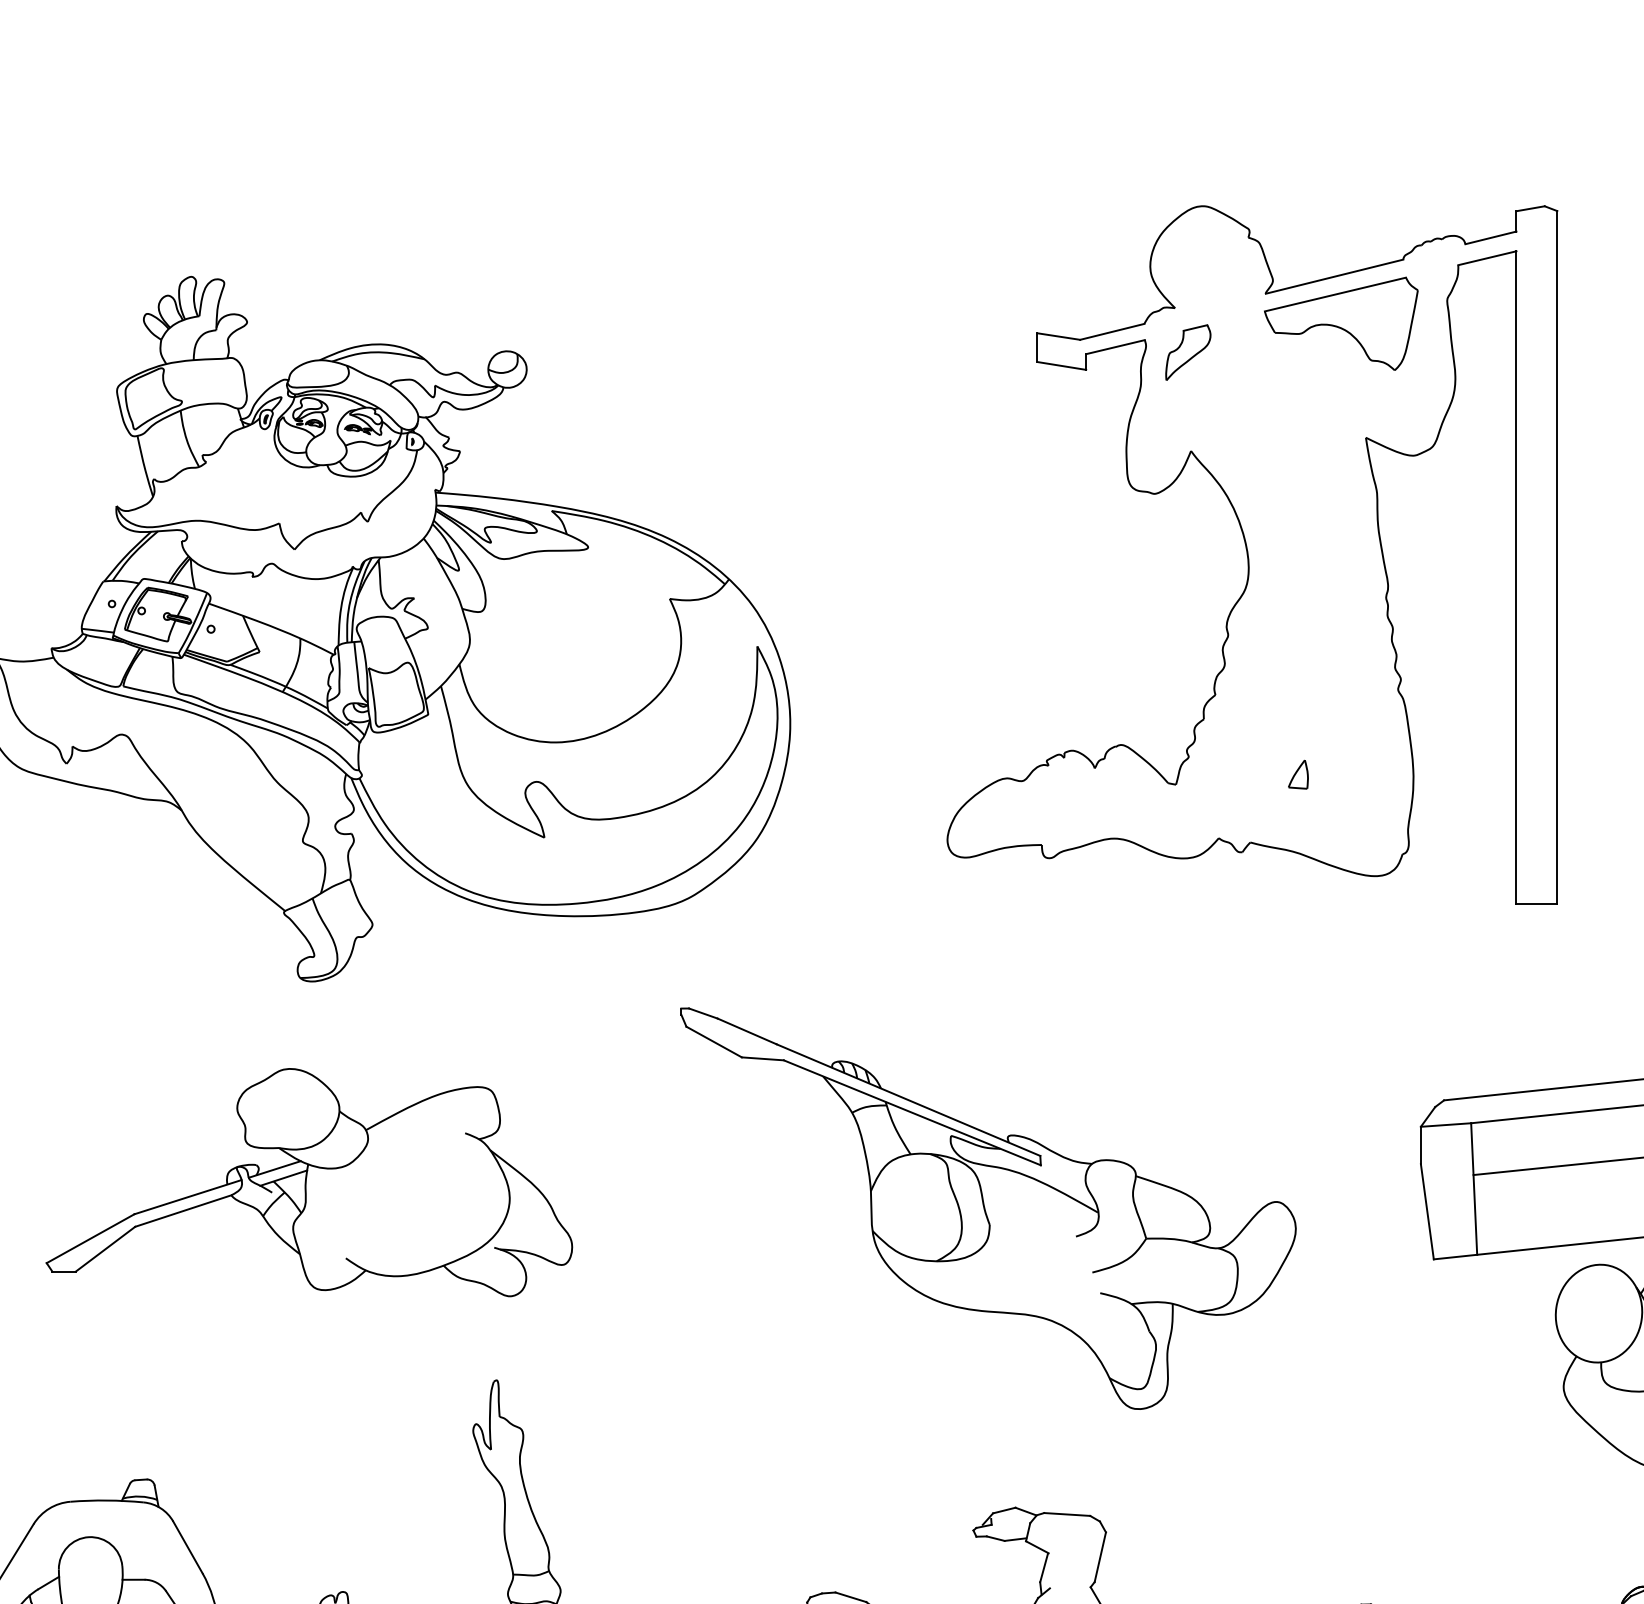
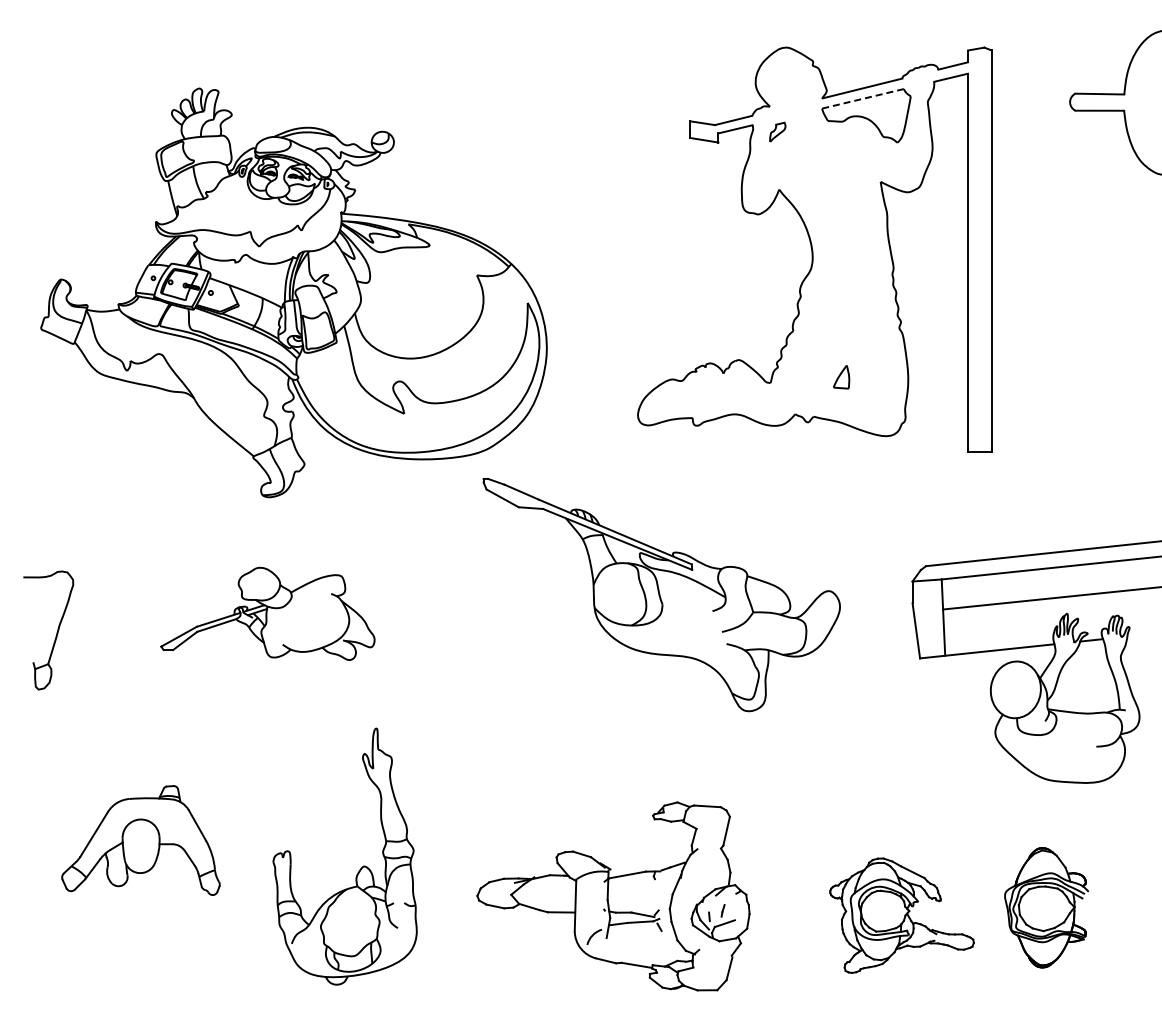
line: (1334, 293) -> (862, 98), solid -> dashed
part: (1188, 350) -> (777, 131), size x0.6
part: (1298, 775) -> (841, 377), size x1.4
part: (308, 1181) -> (267, 613), size x0.7
part: (988, 1207) -> (661, 594), moved

